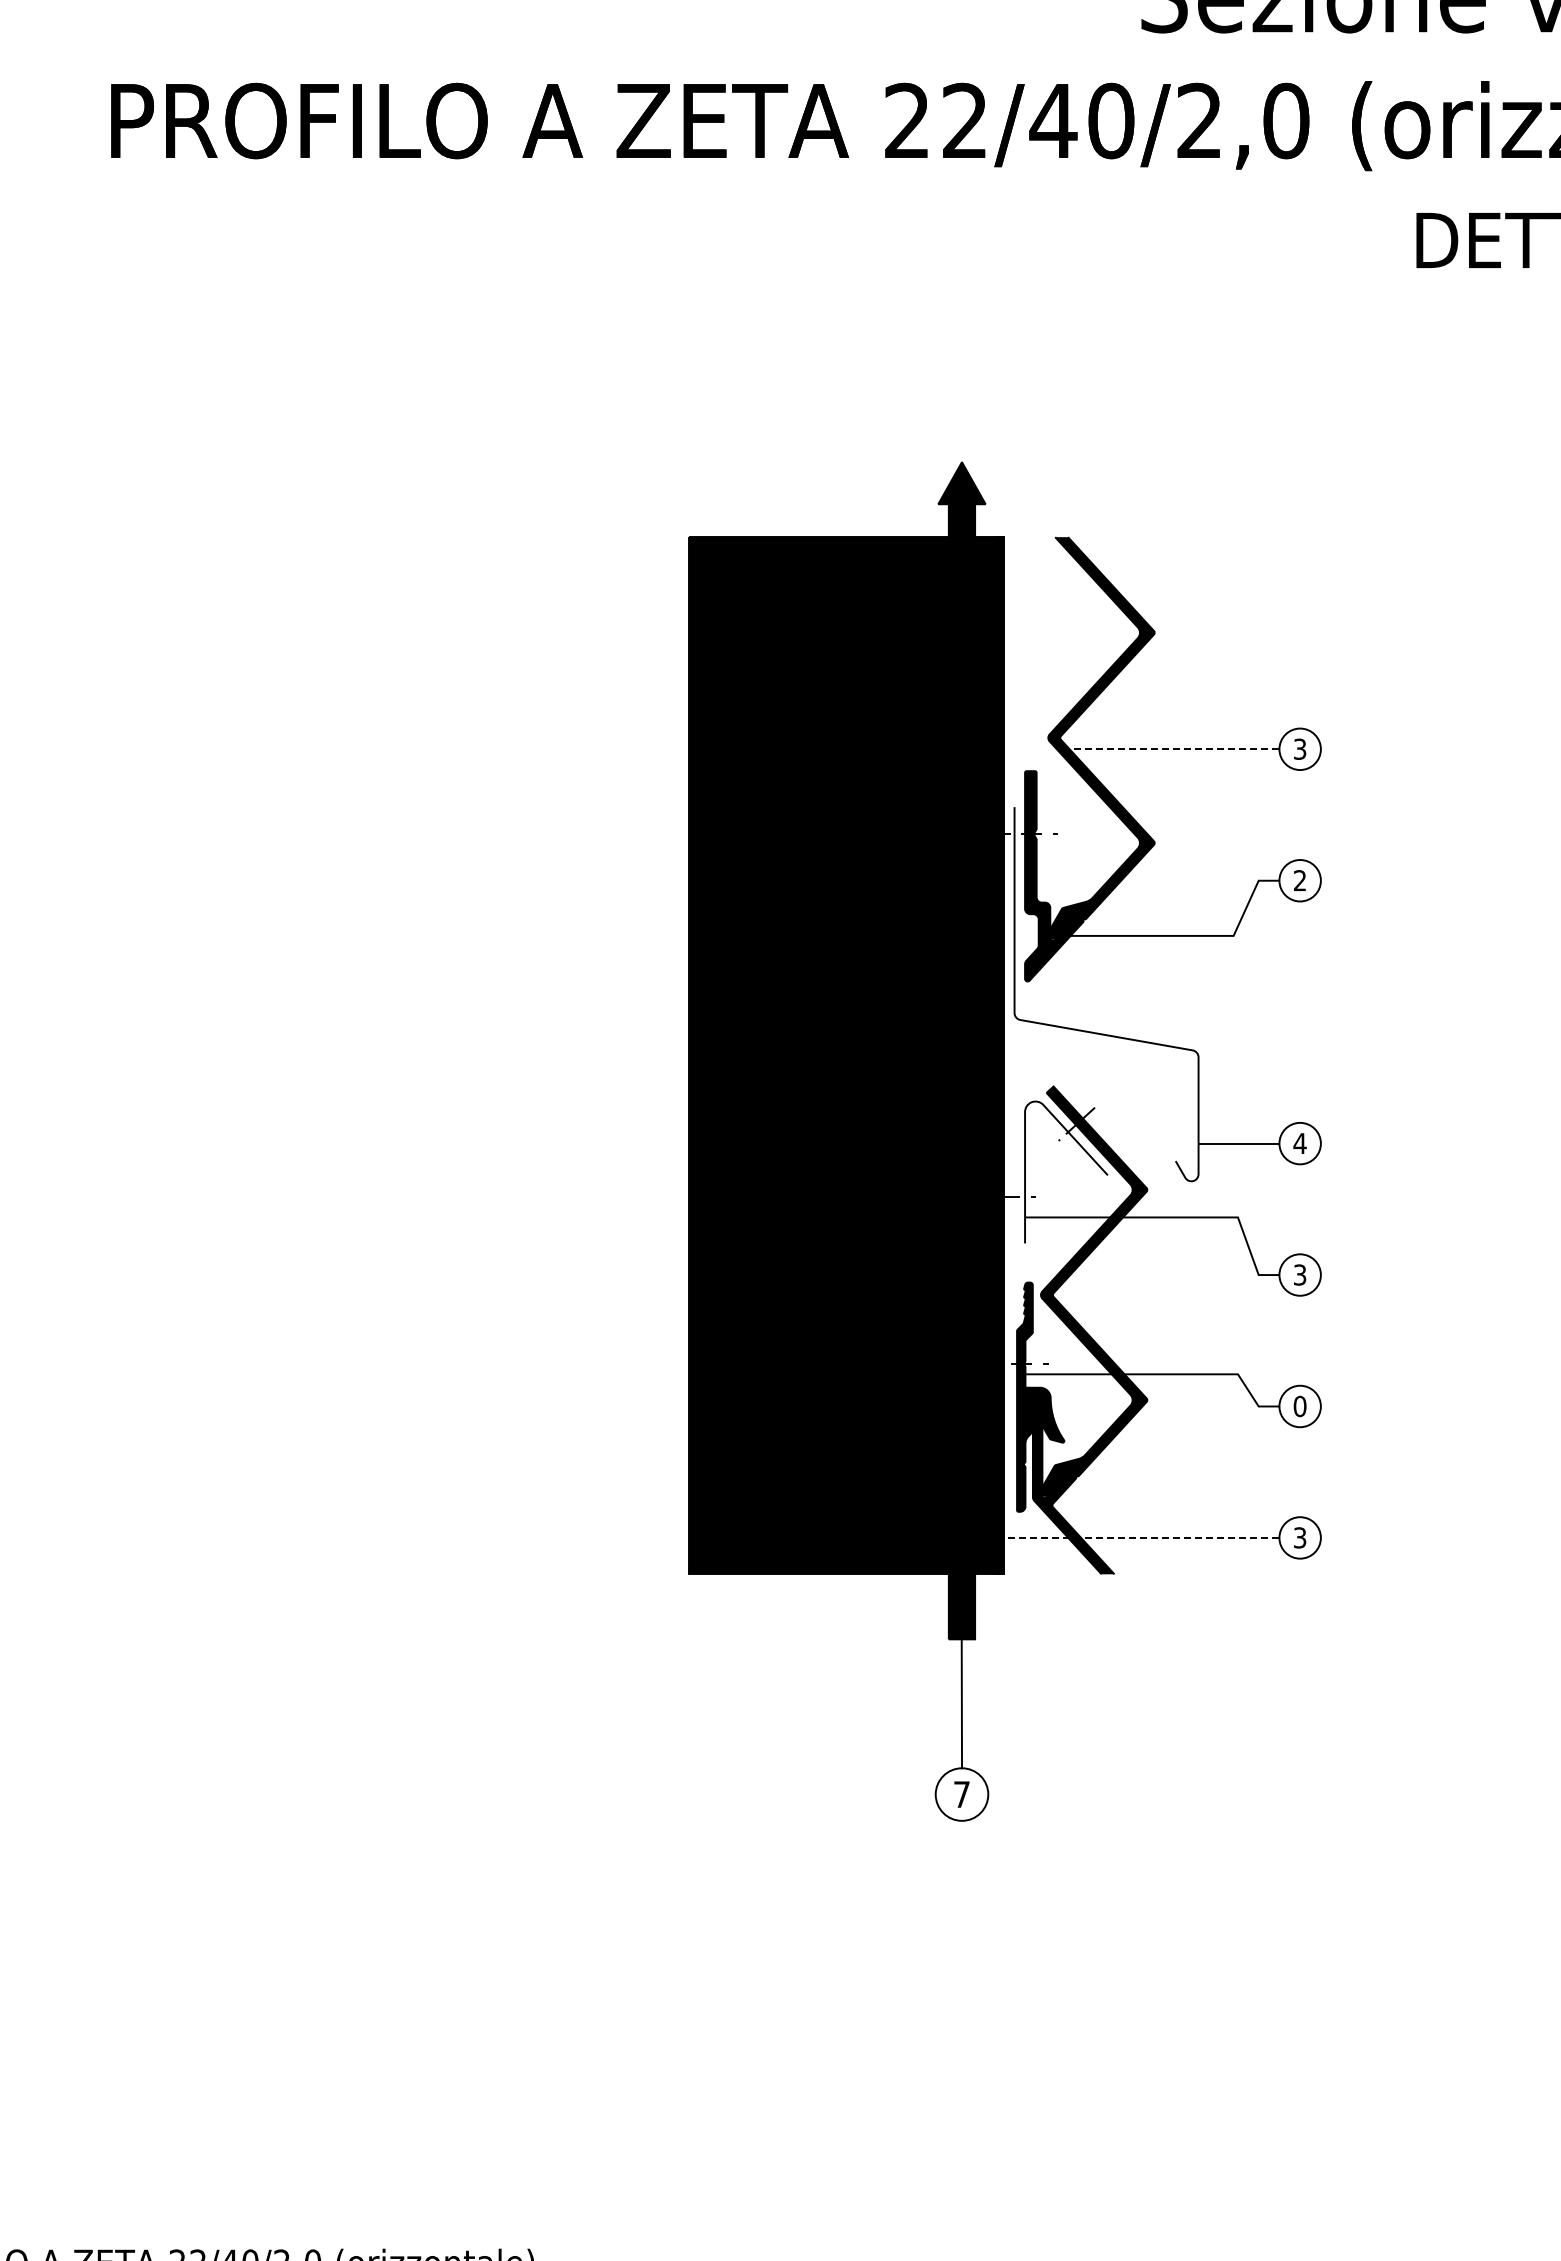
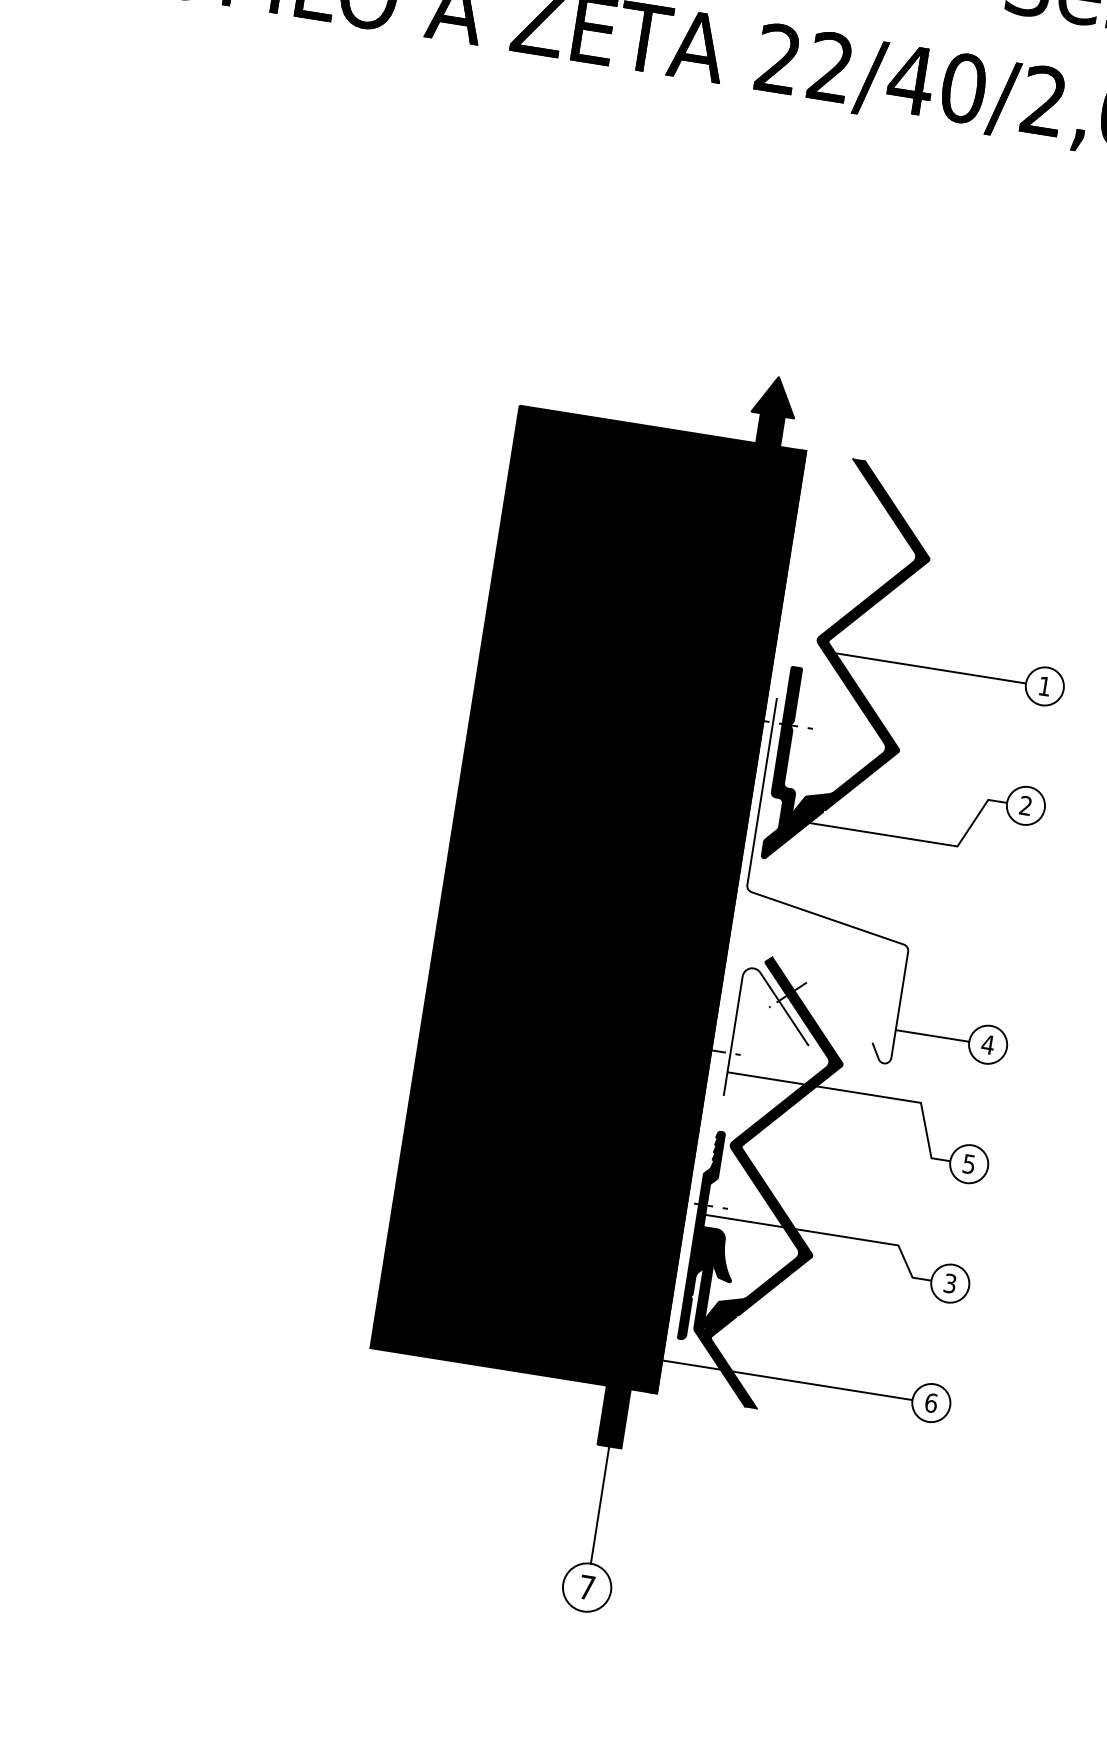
text: (1300, 748) -> (1045, 685), 3 -> 1
line: (1175, 749) -> (931, 668), dashed -> solid
text: (1300, 1274) -> (969, 1163), 3 -> 5
text: (1299, 1406) -> (949, 1283), 0 -> 3
line: (1142, 1537) -> (788, 1379), dashed -> solid
text: (1299, 1537) -> (930, 1402), 3 -> 6

